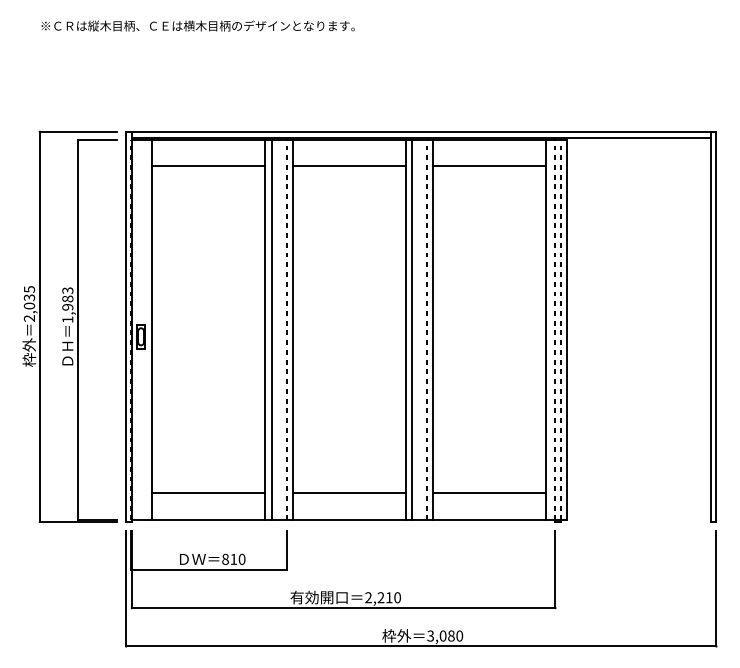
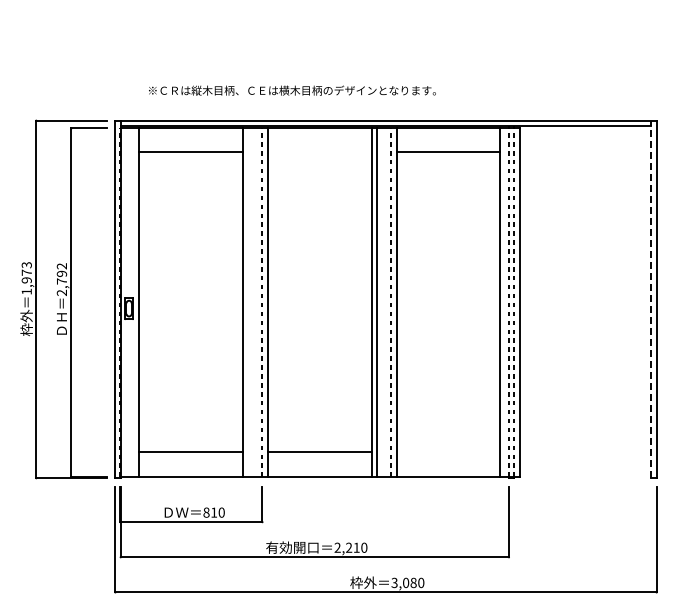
text: (198, 25) -> (292, 90), moved
line: (348, 166) -> (319, 152), removed
text: (29, 304) -> (26, 278), 2,035 -> 1,973
text: (67, 305) -> (61, 279), 1,983 -> 2,792
line: (710, 326) -> (651, 299), solid -> dashed
line: (271, 330) -> (248, 302), removed
line: (489, 493) -> (448, 452), removed

